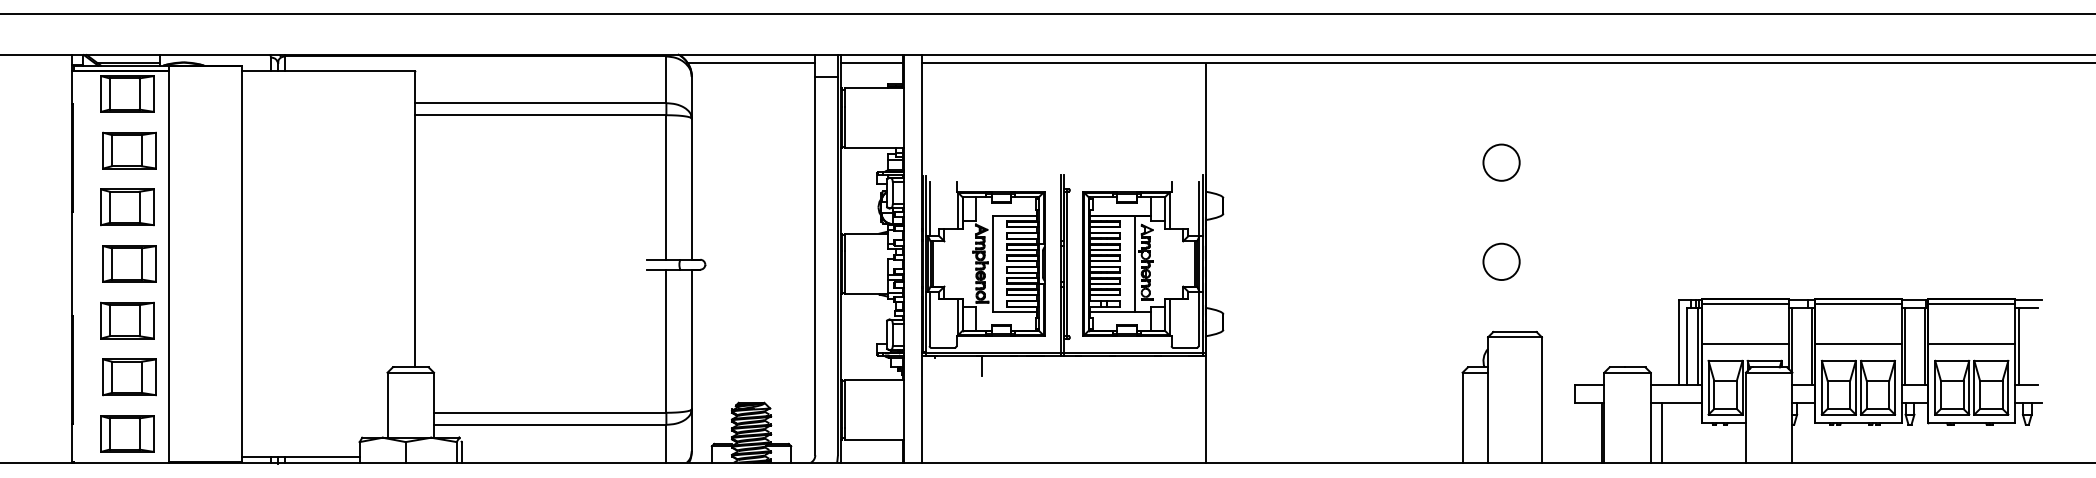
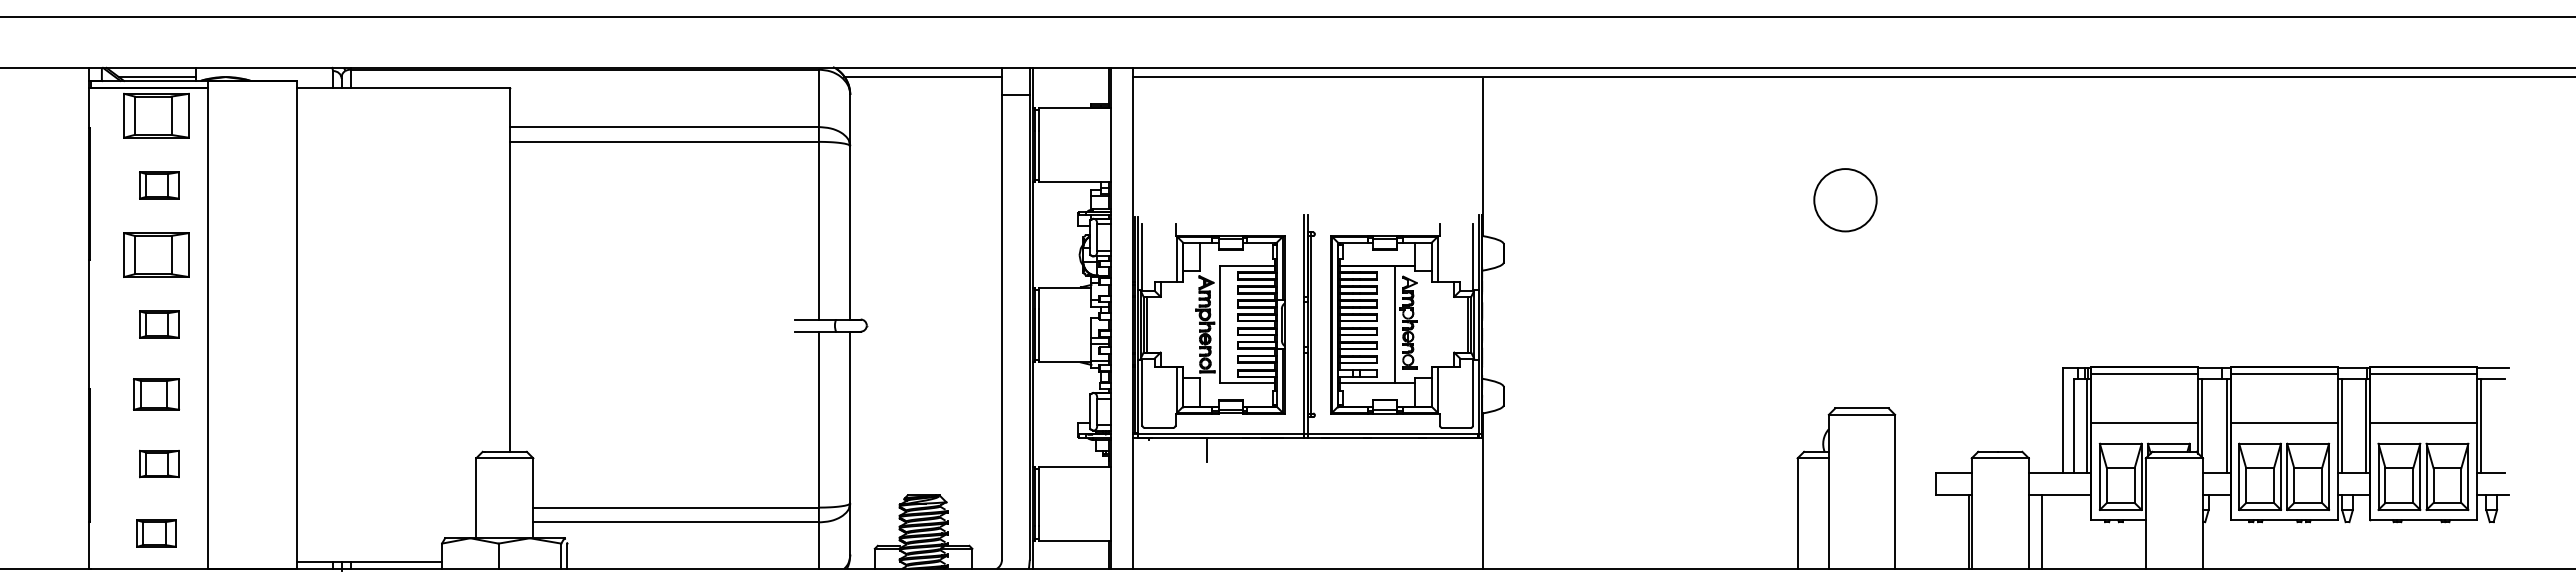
line: (871, 62) -> (1071, 77), removed
part: (129, 150) -> (159, 185), size x0.6
circle: (1501, 162) -> (1845, 199), size x1.4
circle: (1501, 262) -> (1845, 322), removed
part: (129, 263) -> (159, 324), size x0.6
part: (127, 320) -> (156, 394), size x0.7
part: (129, 376) -> (159, 463), size x0.6
part: (127, 433) -> (156, 533), size x0.6

